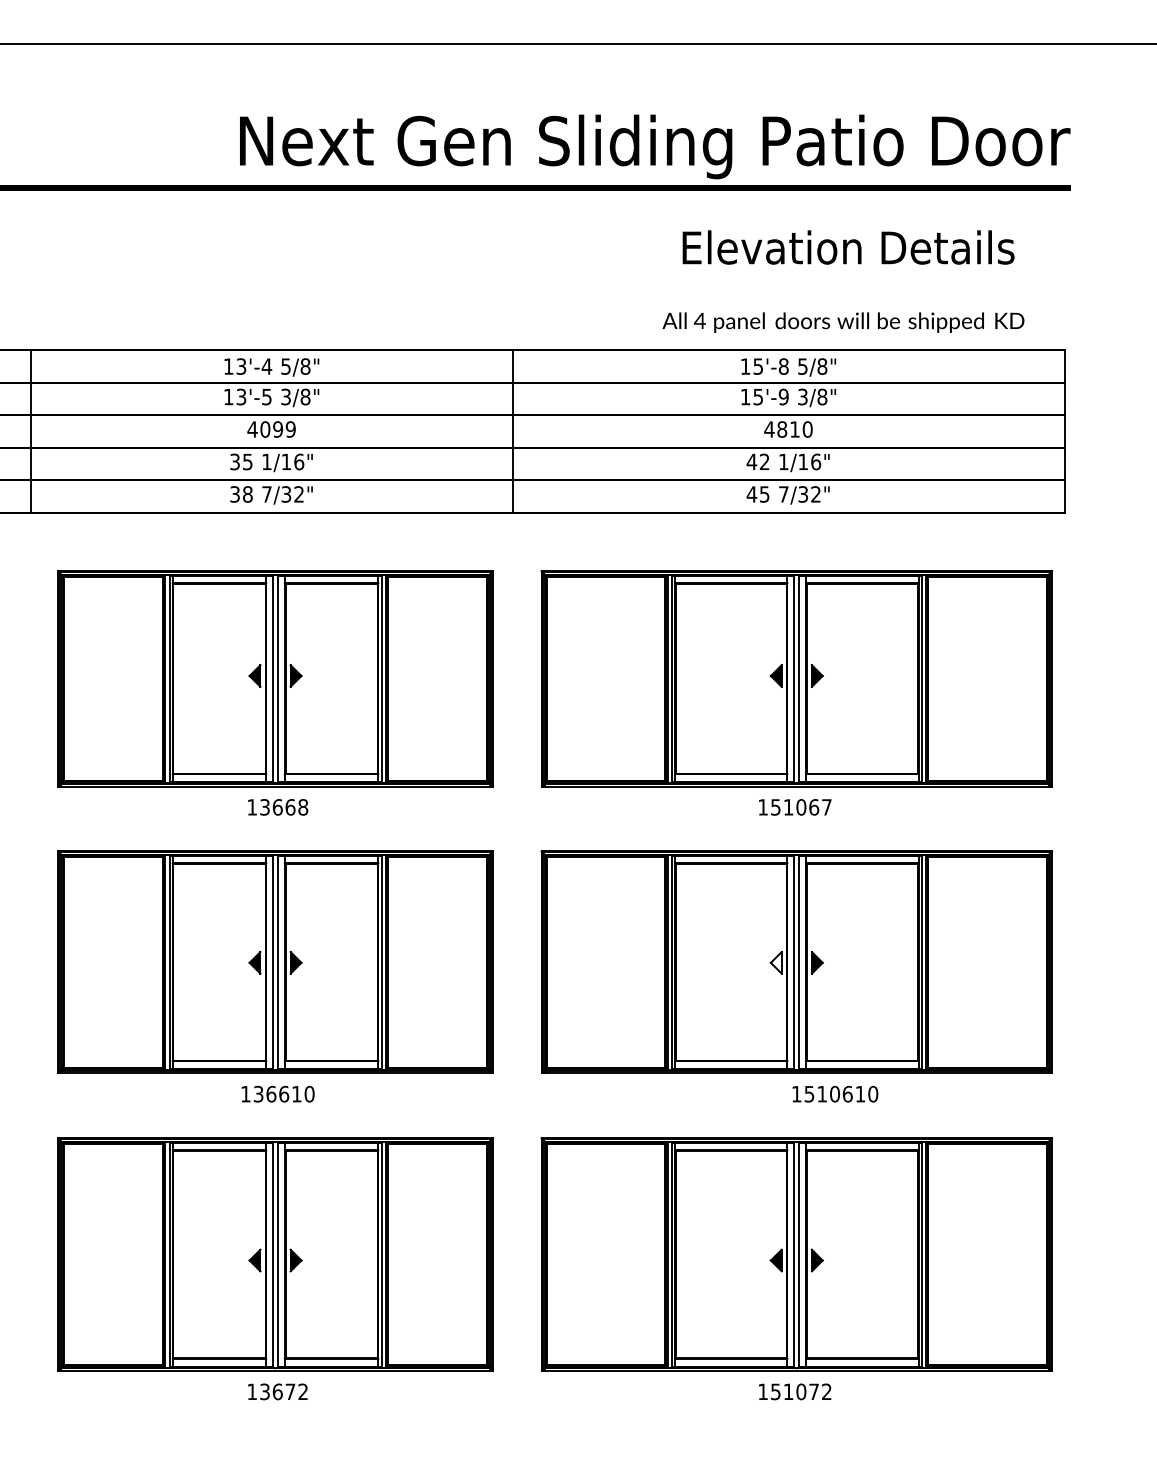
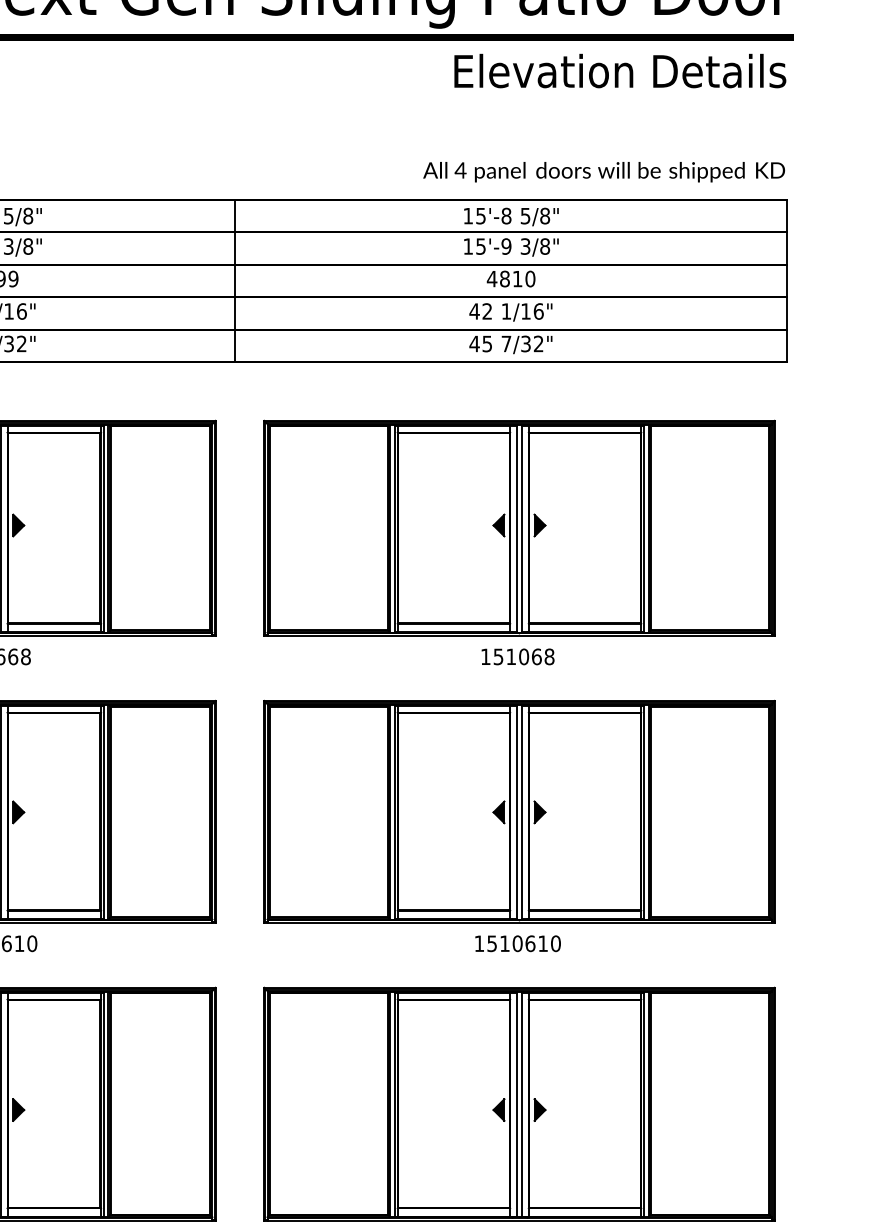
text: (848, 247) -> (620, 71), moved
text: (843, 322) -> (604, 172), moved
text: (826, 807) -> (549, 657), 151067 -> 151068
fill: (775, 962) -> (498, 812), added
text: (835, 1093) -> (518, 943), moved

